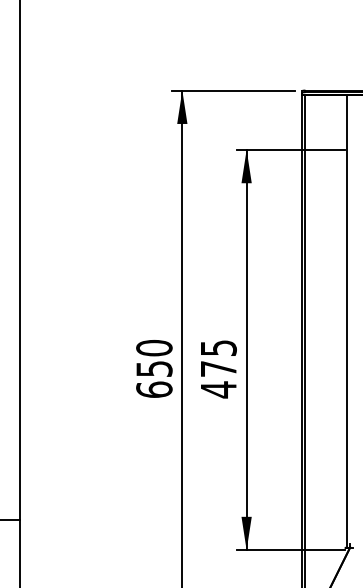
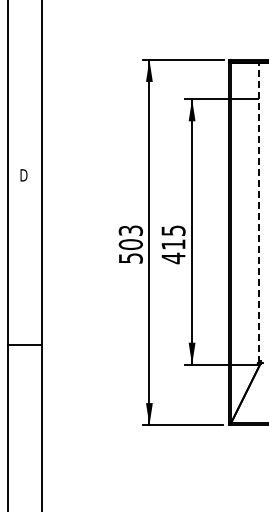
line: (346, 320) -> (258, 212), solid -> dashed
text: (153, 368) -> (130, 244), 650 -> 503
text: (218, 368) -> (173, 244), 475 -> 415

